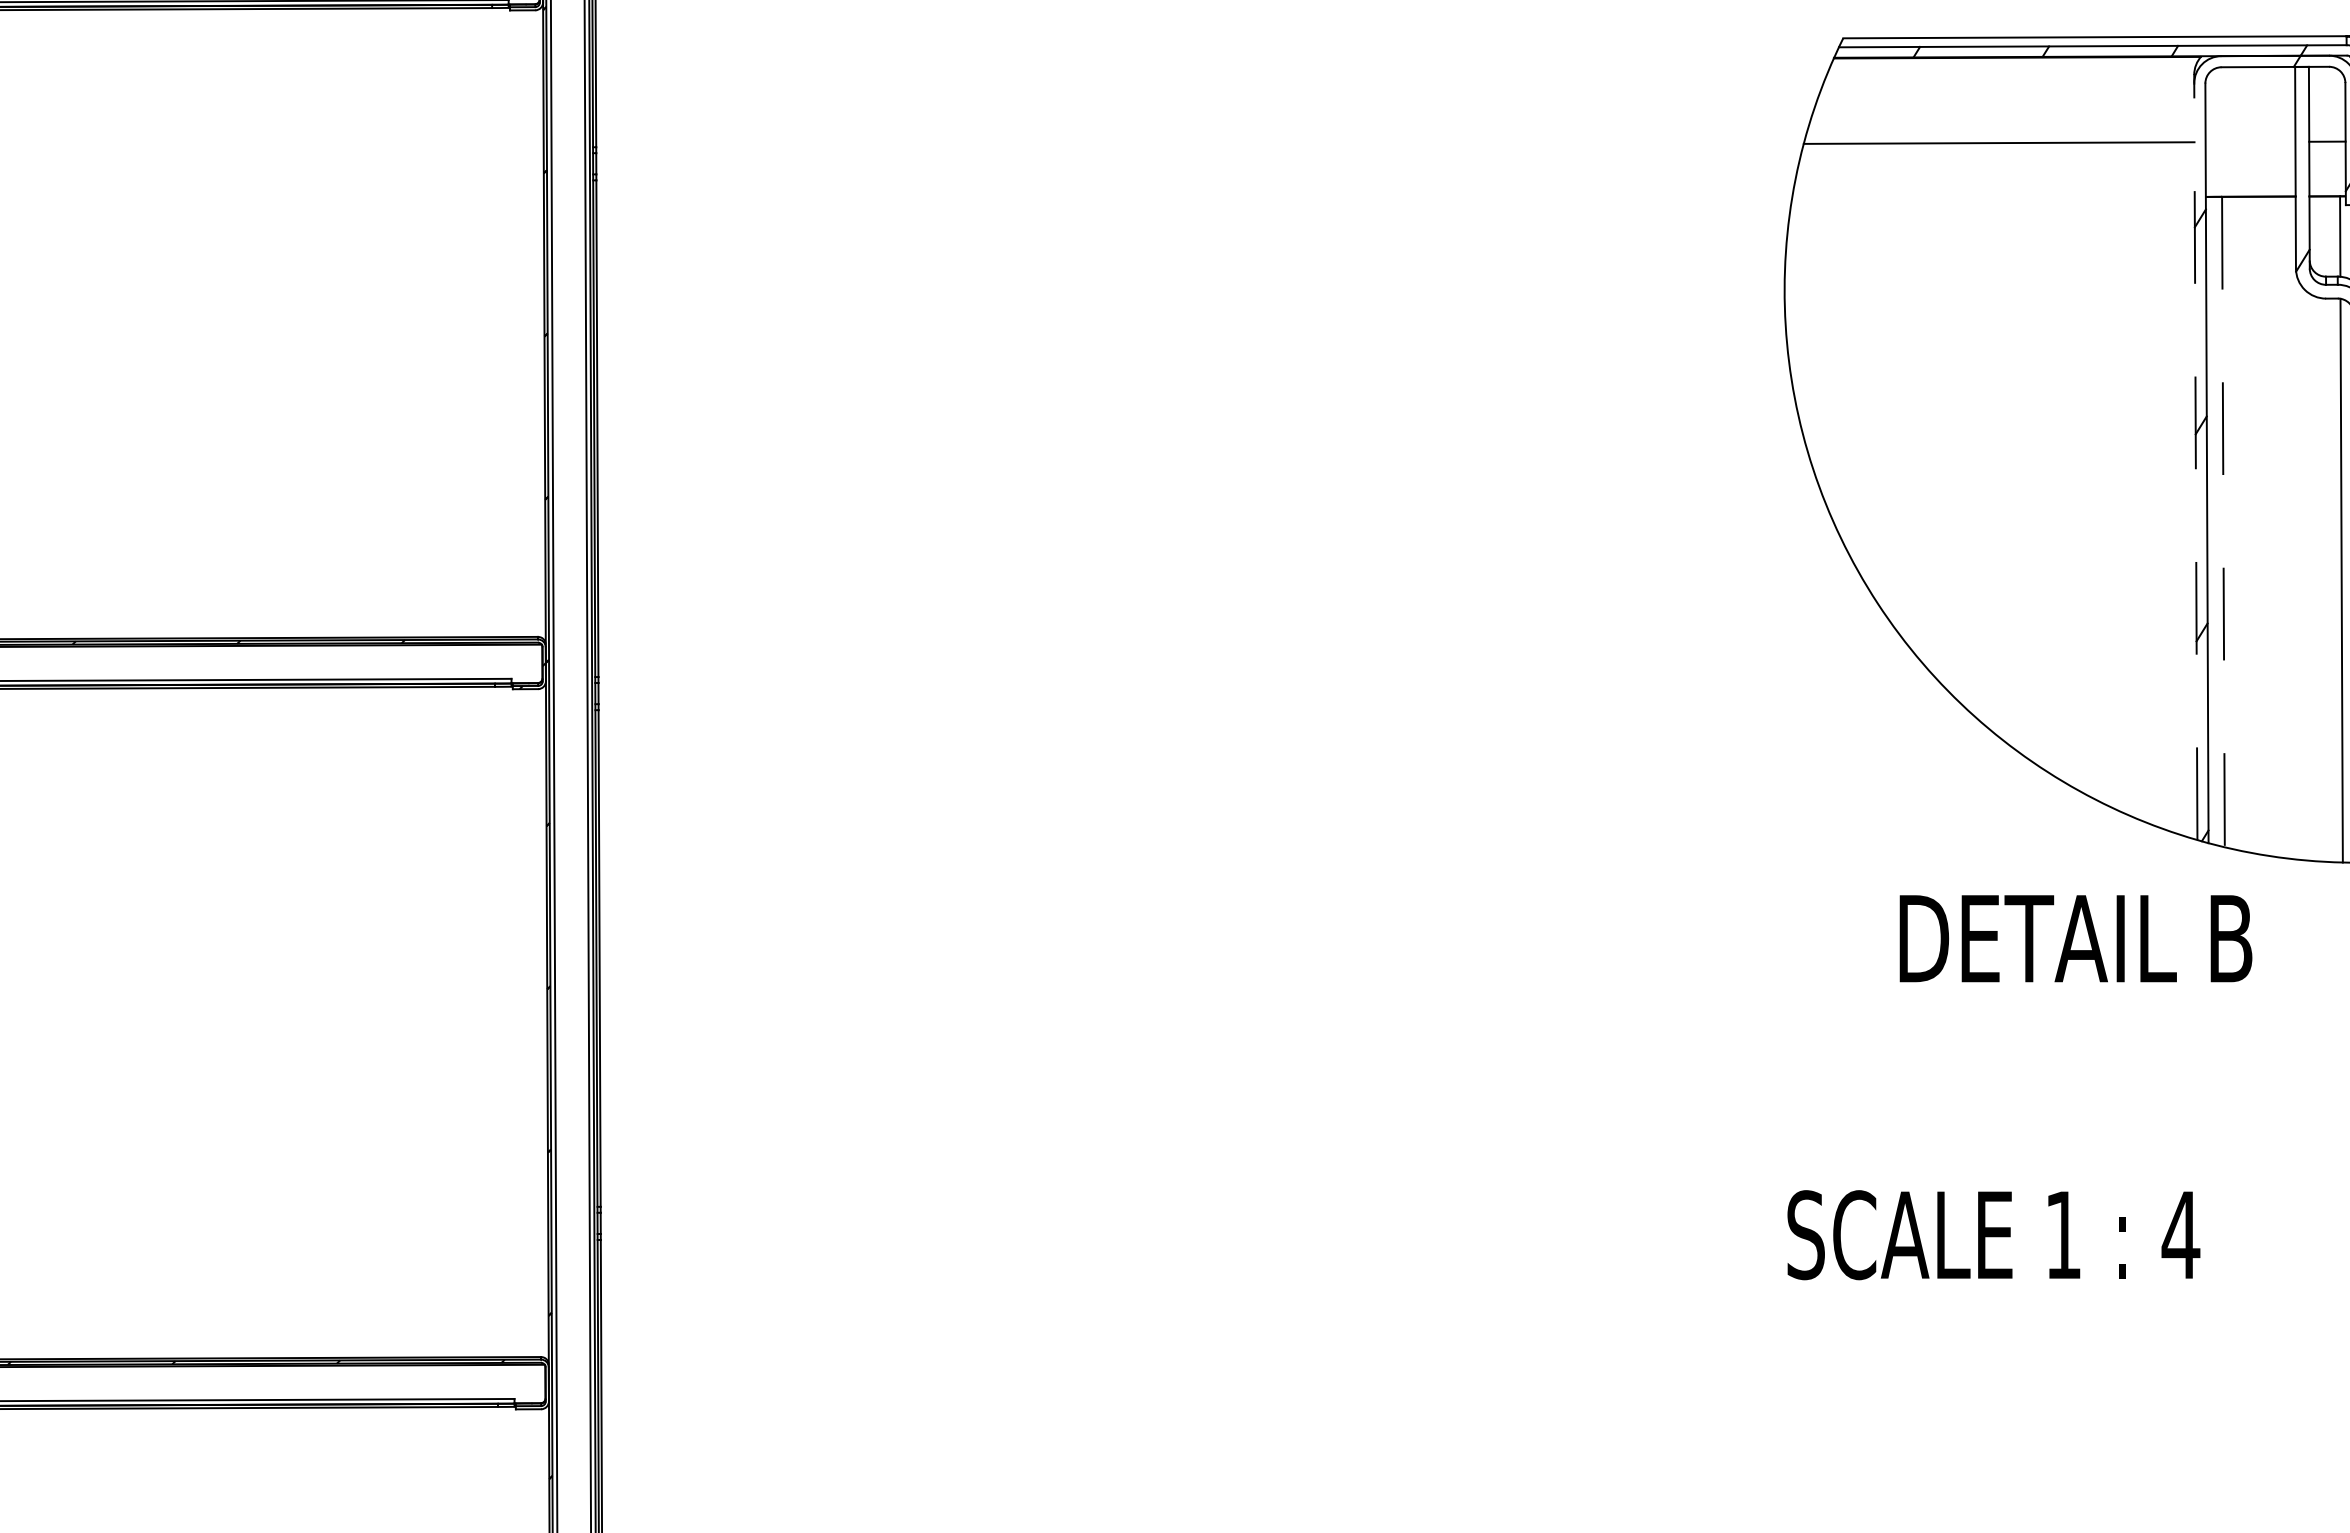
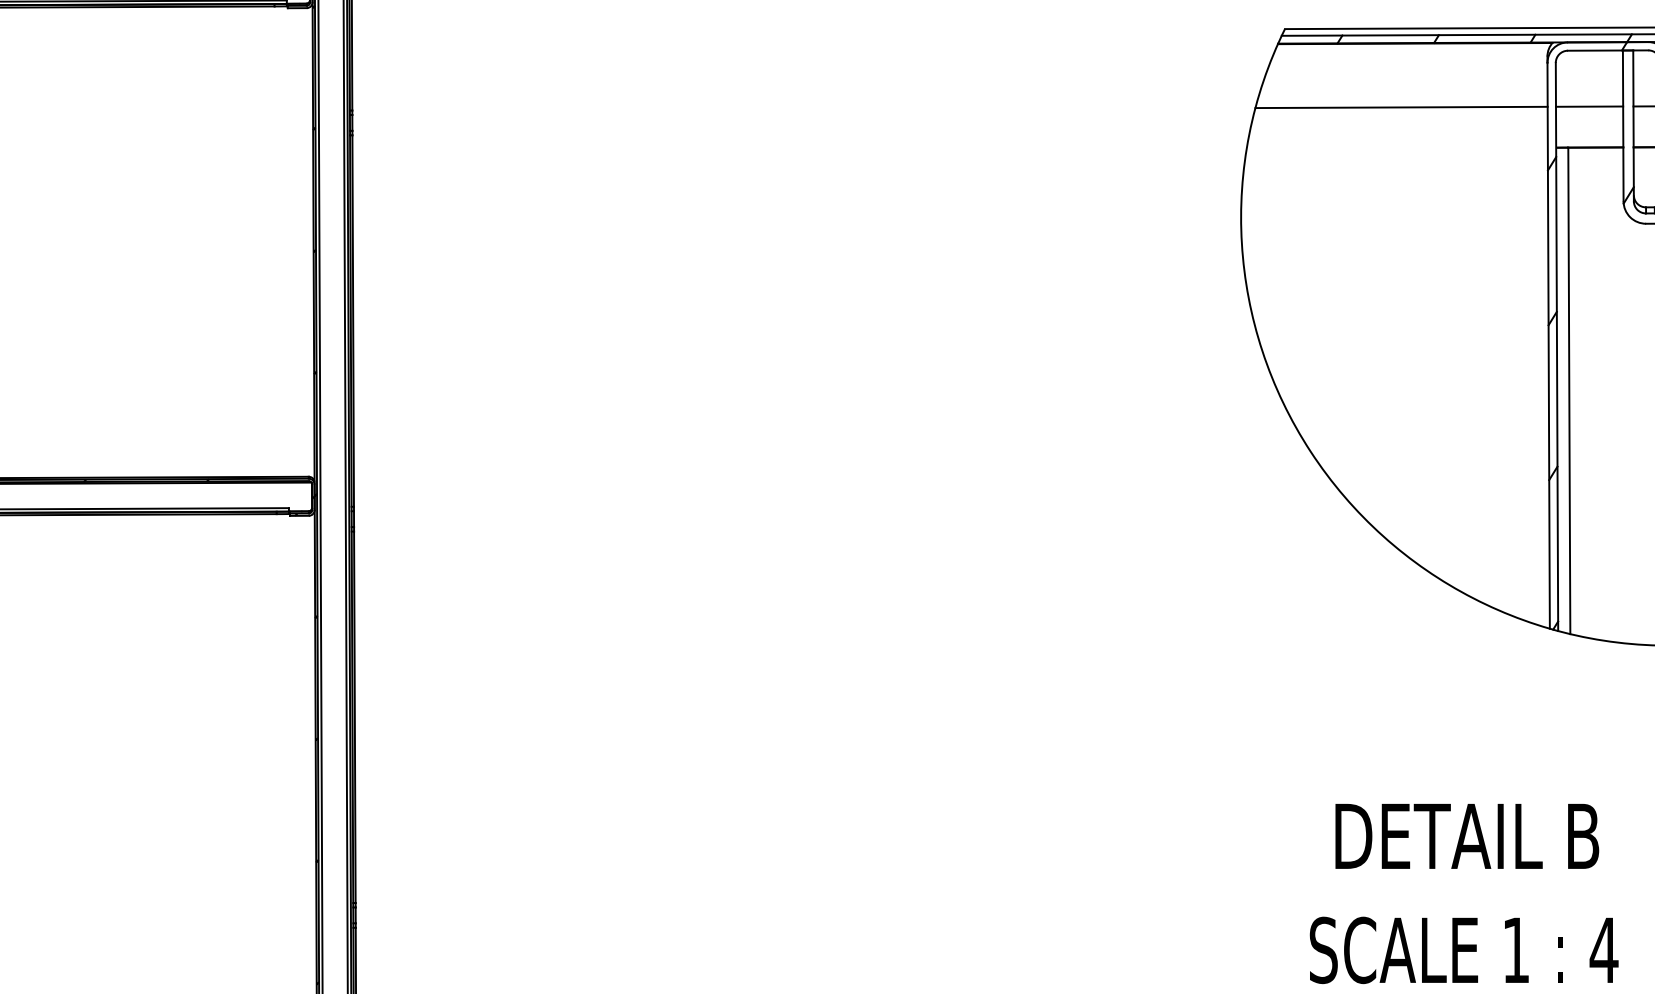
line: (2250, 141) -> (1589, 106), added
line: (2195, 461) -> (1548, 345), dashed -> solid
line: (2223, 522) -> (1569, 391), dashed -> solid
text: (2075, 938) -> (1466, 836), moved
text: (1993, 1235) -> (1463, 950), moved

